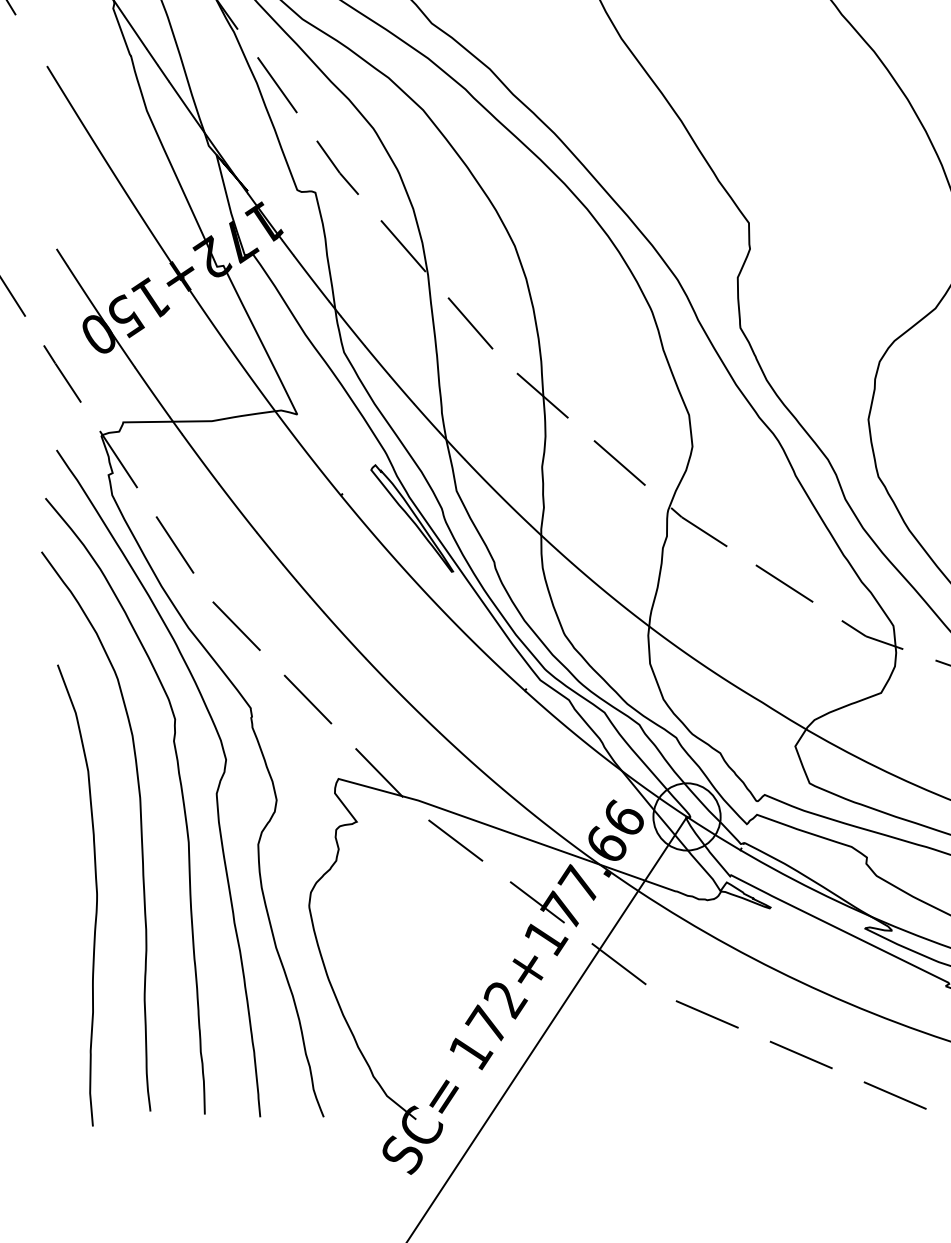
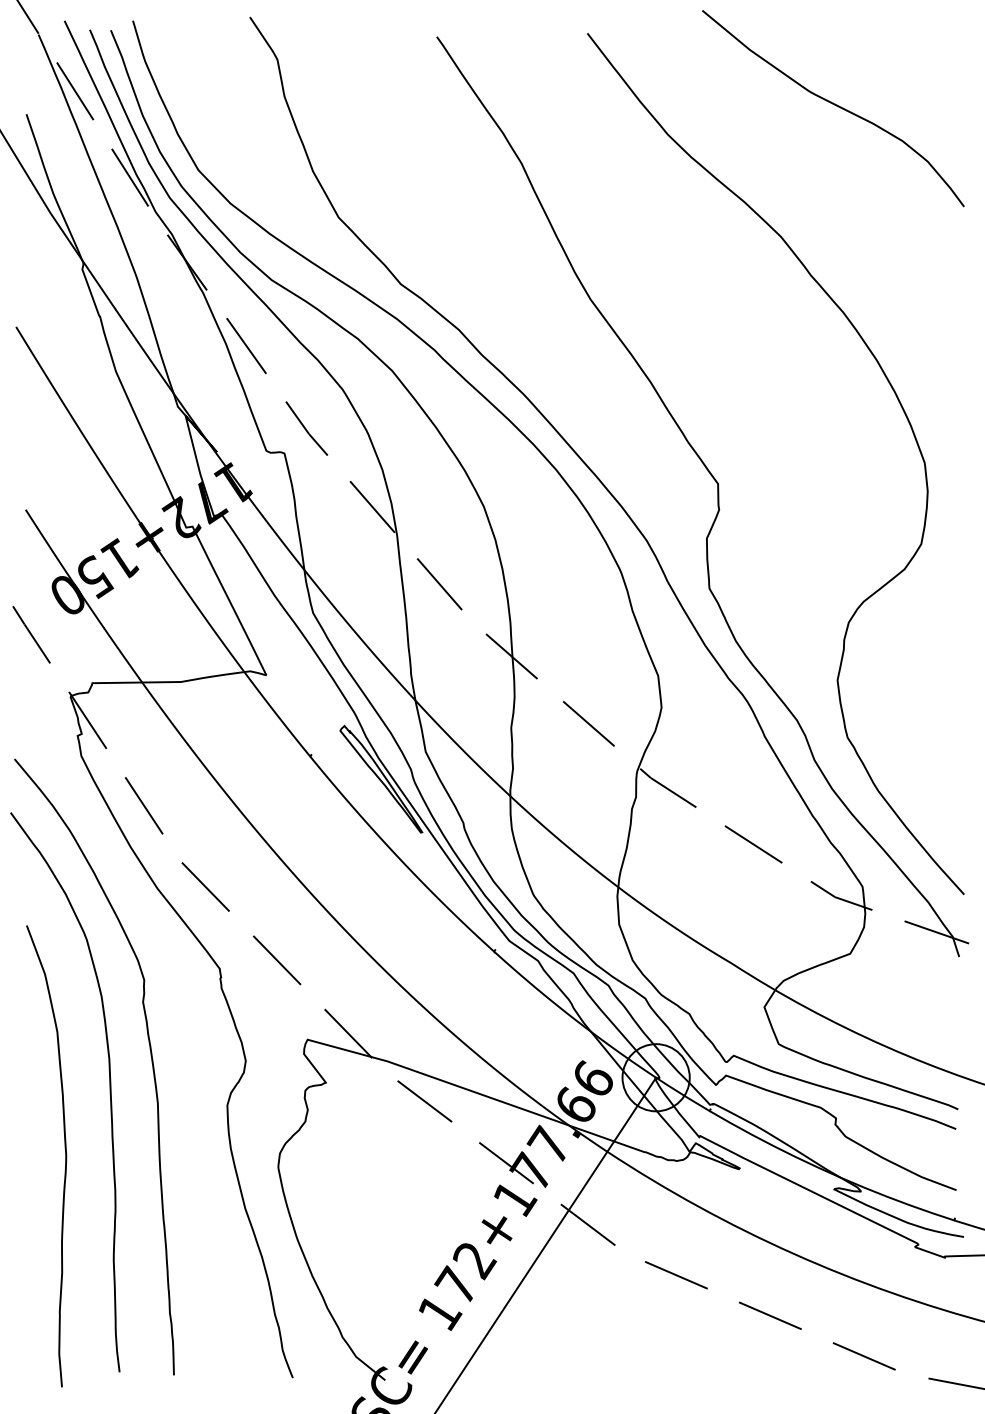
curve: (216, 790) -> (185, 1051), removed

